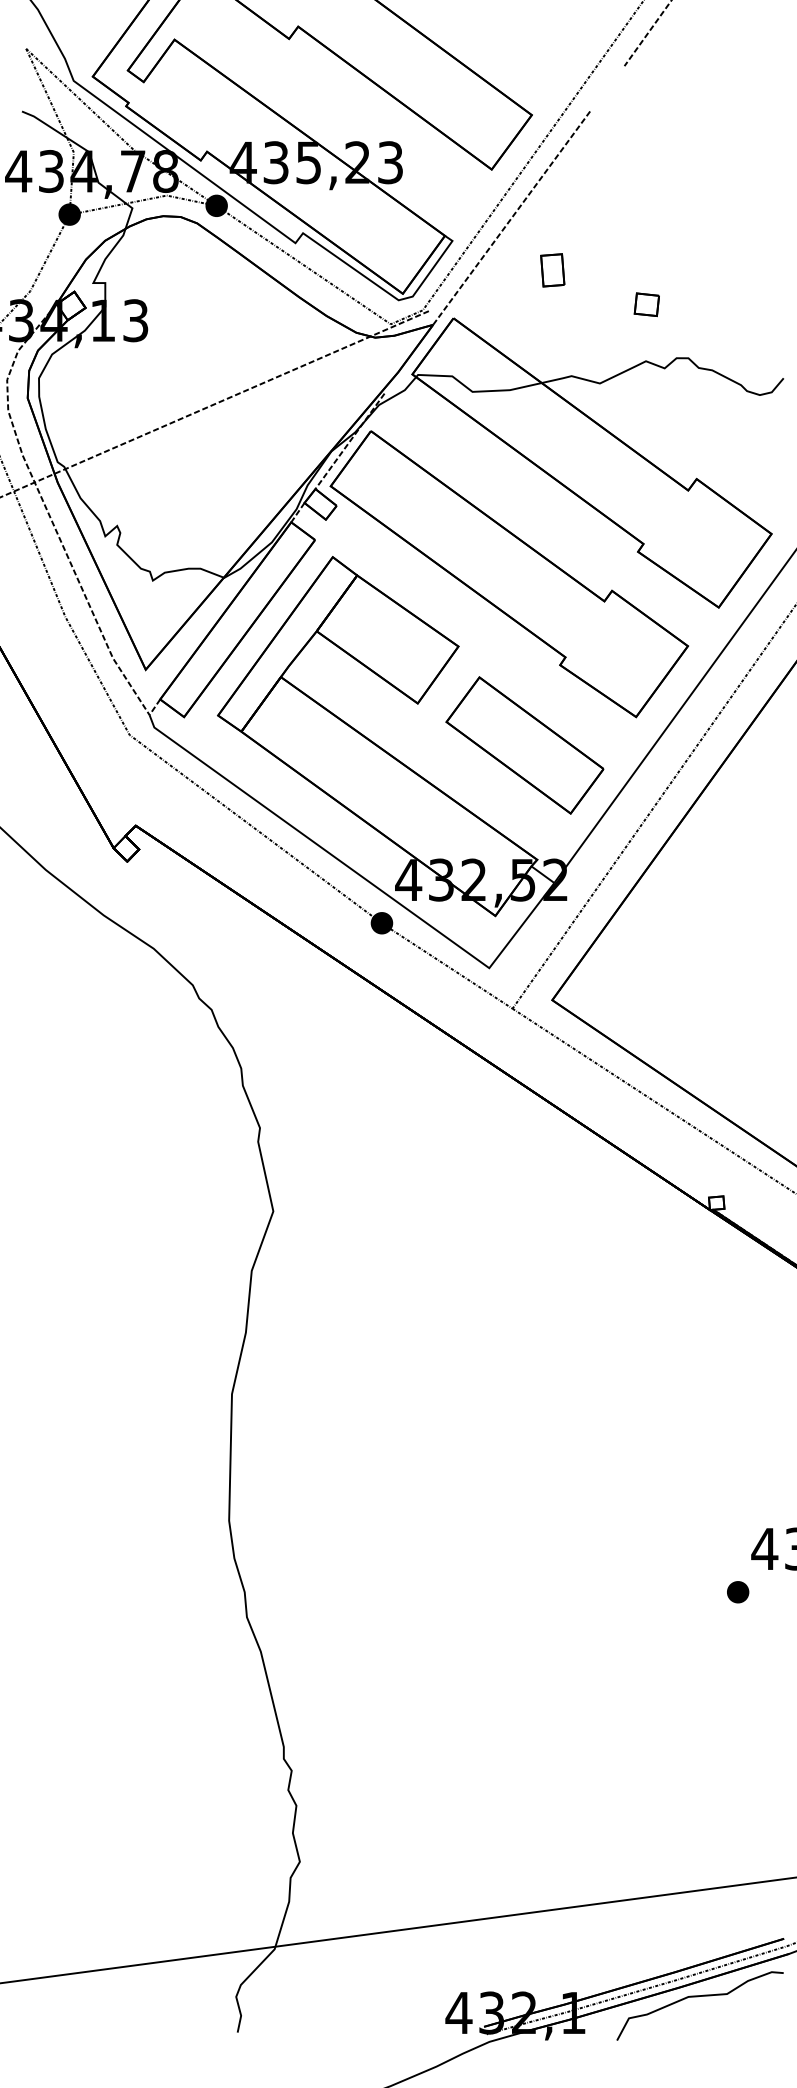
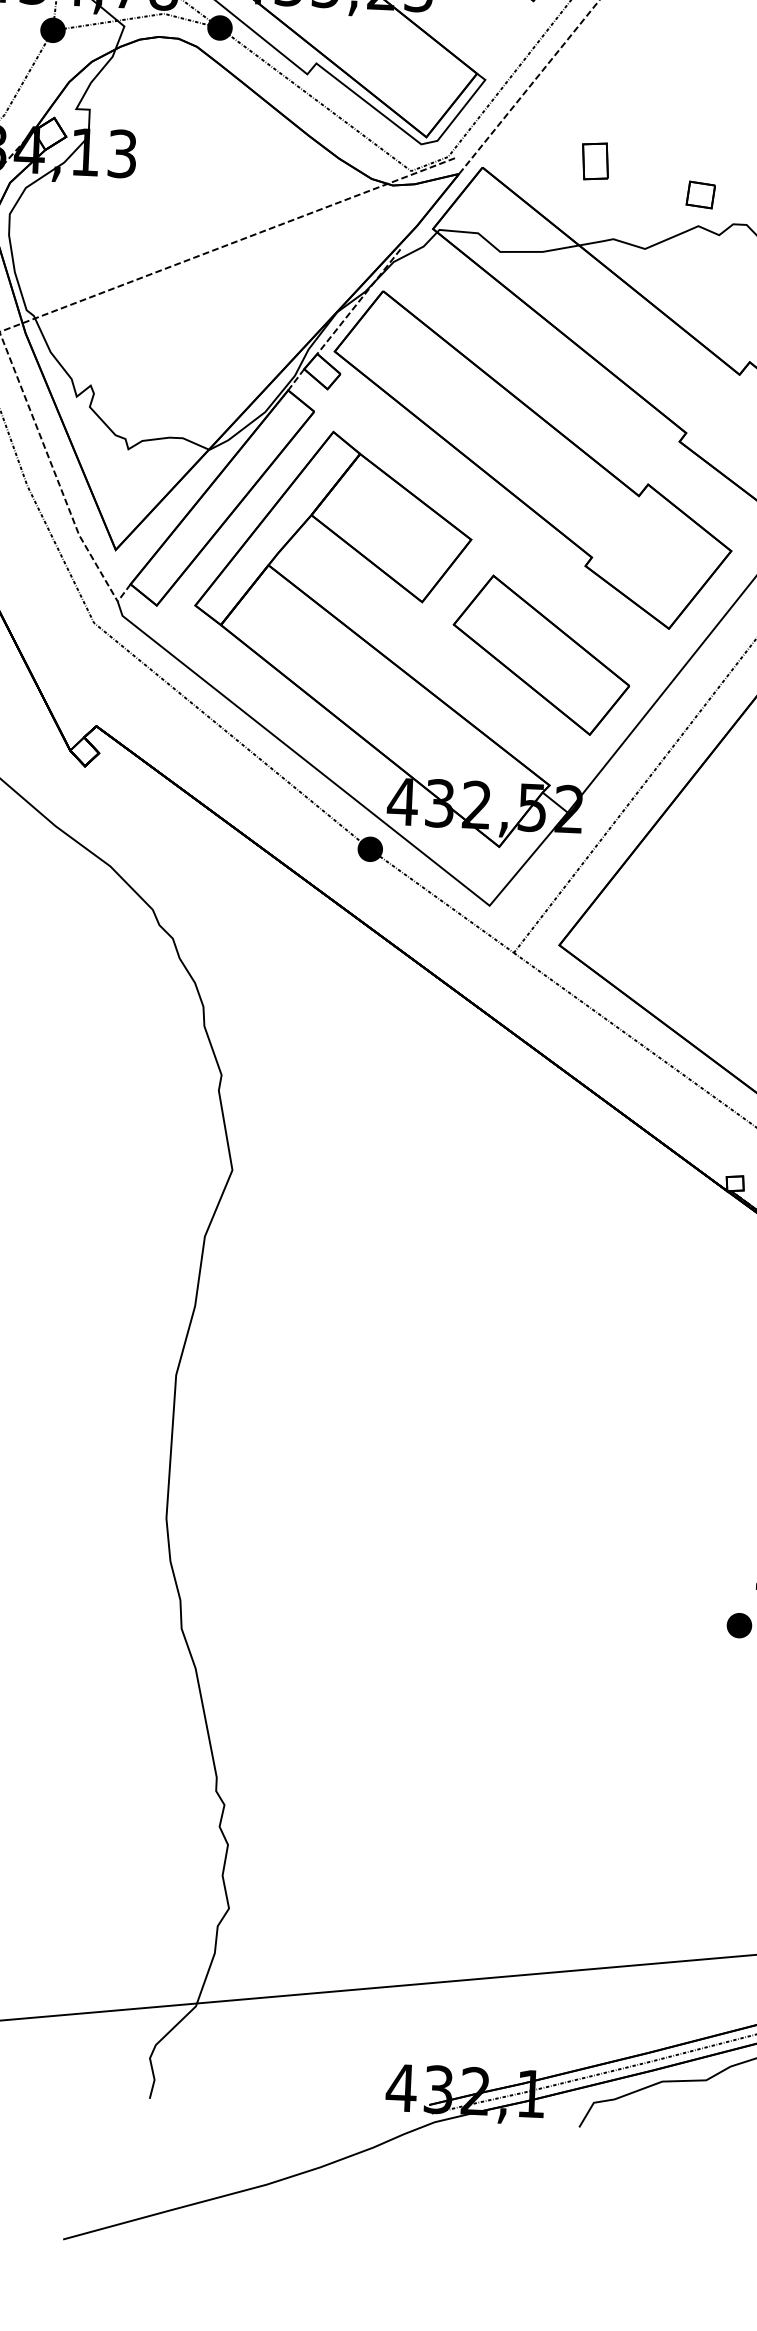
part: (552, 270) -> (595, 161), moved
part: (646, 304) -> (700, 194), moved

